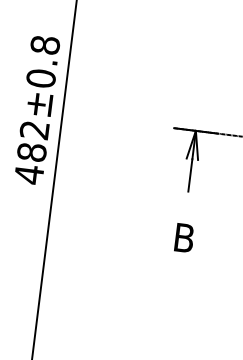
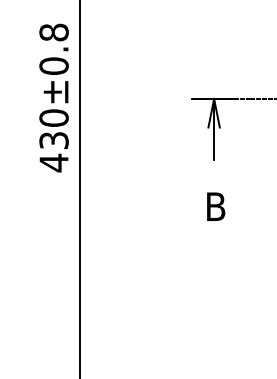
text: (32, 141) -> (53, 129), 482±0.8 -> 430±0.8

